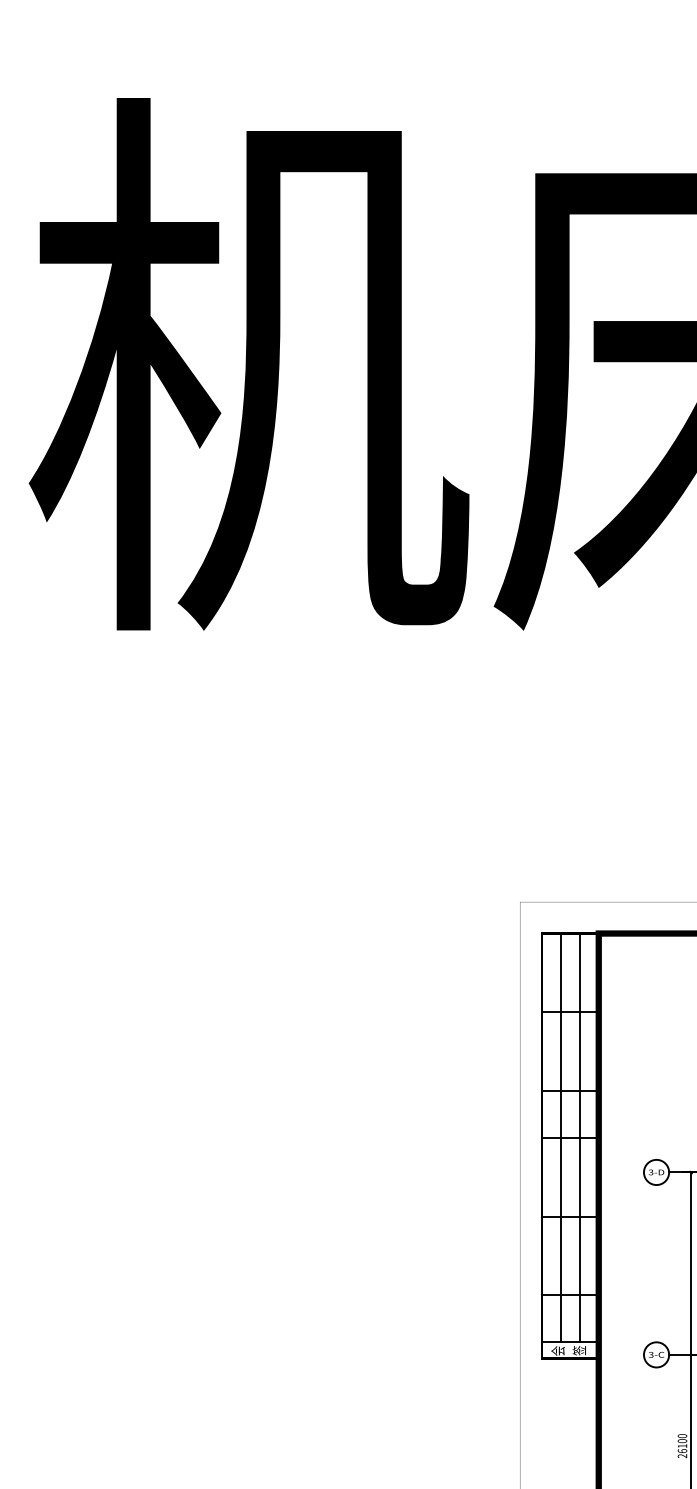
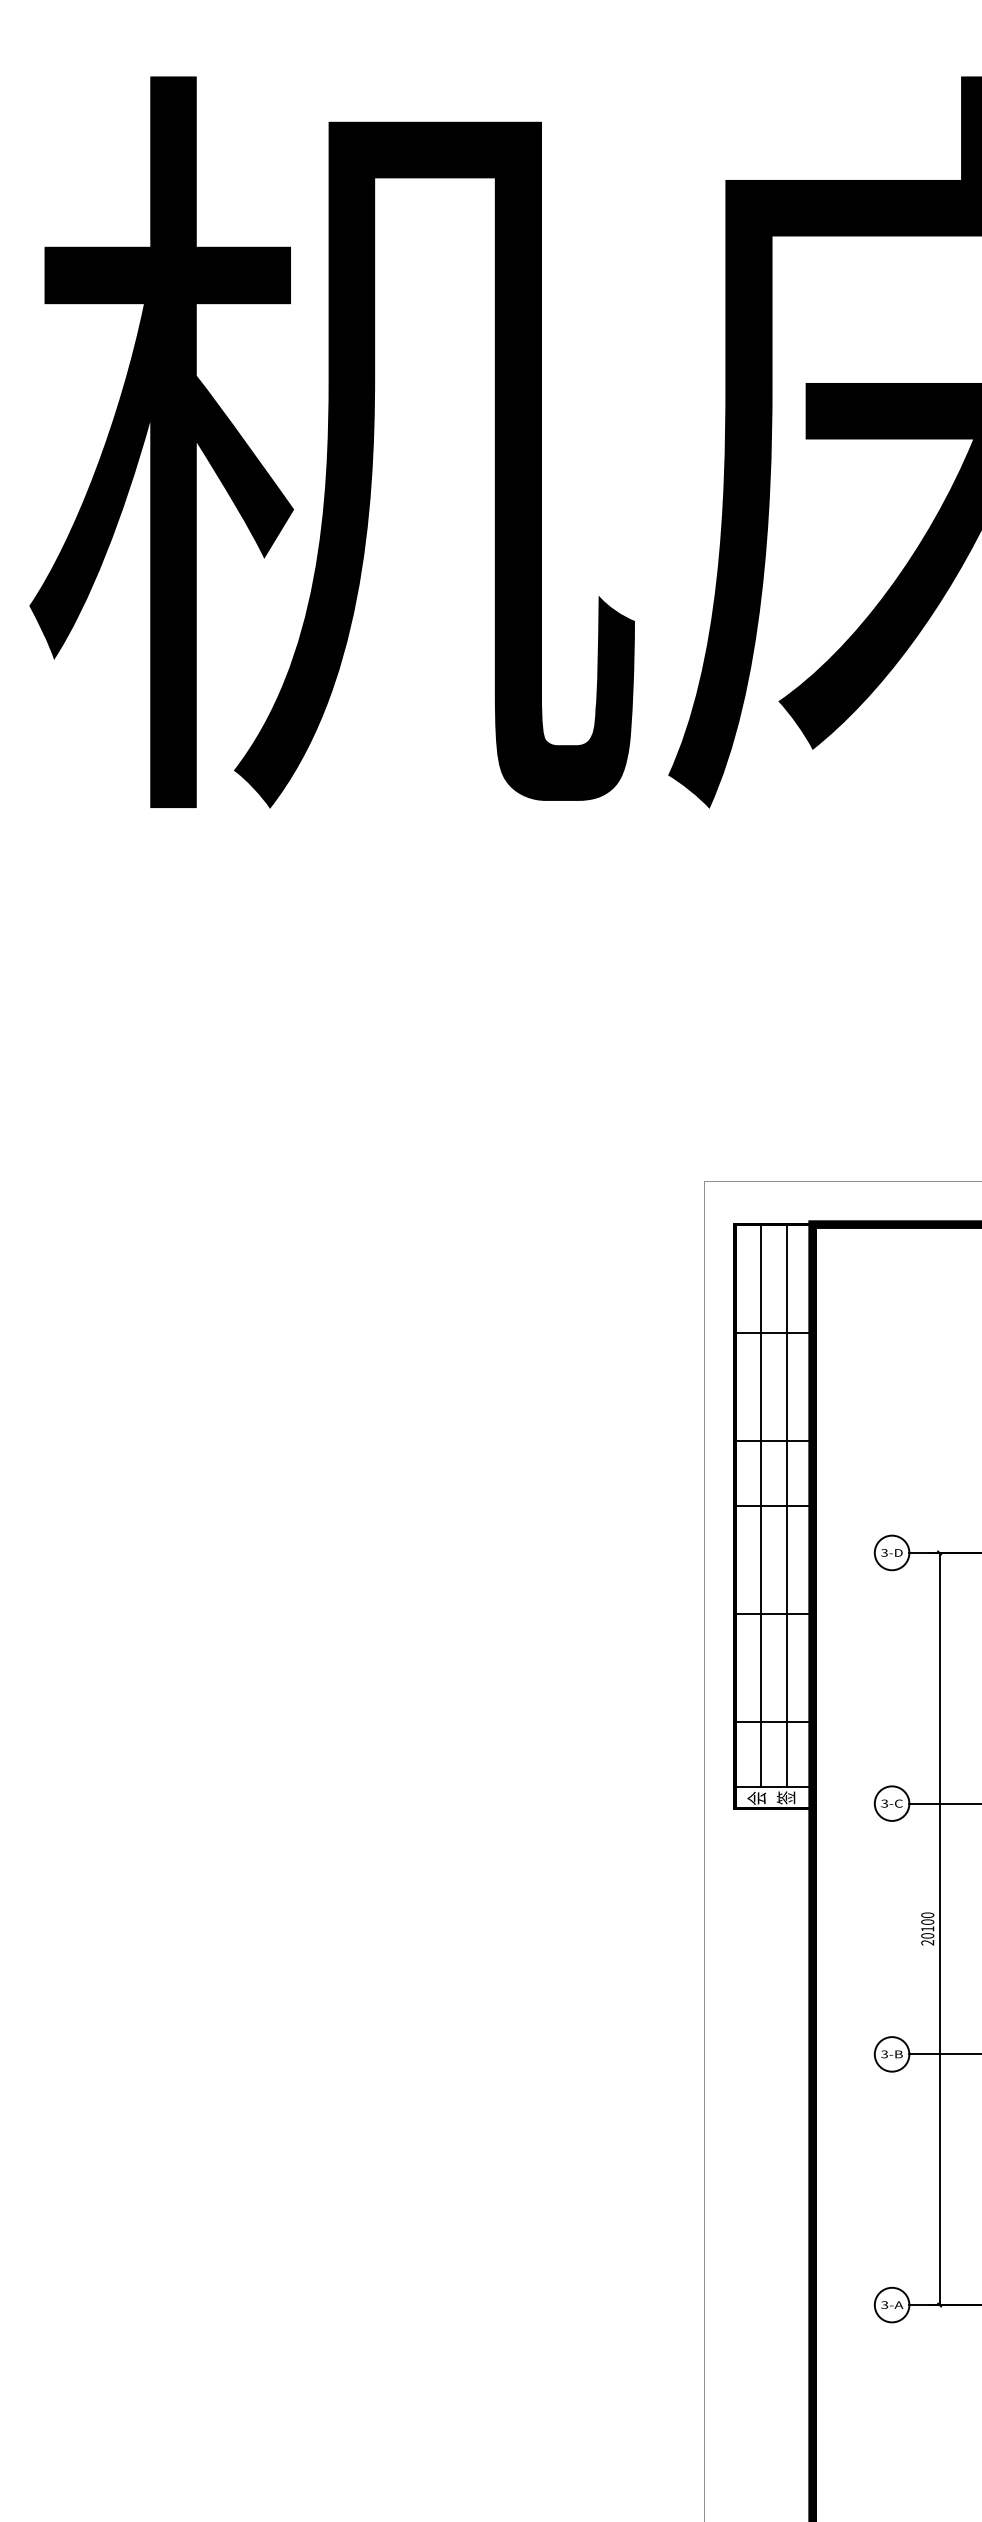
text: (682, 1450) -> (927, 1935), 26100 -> 20100

